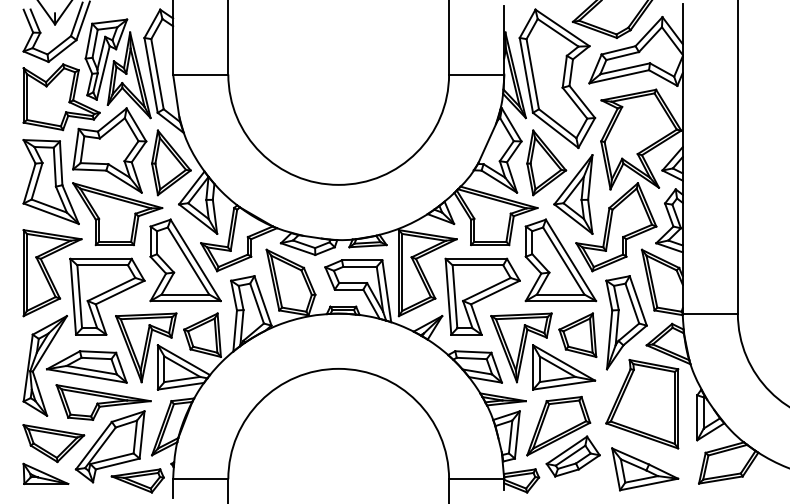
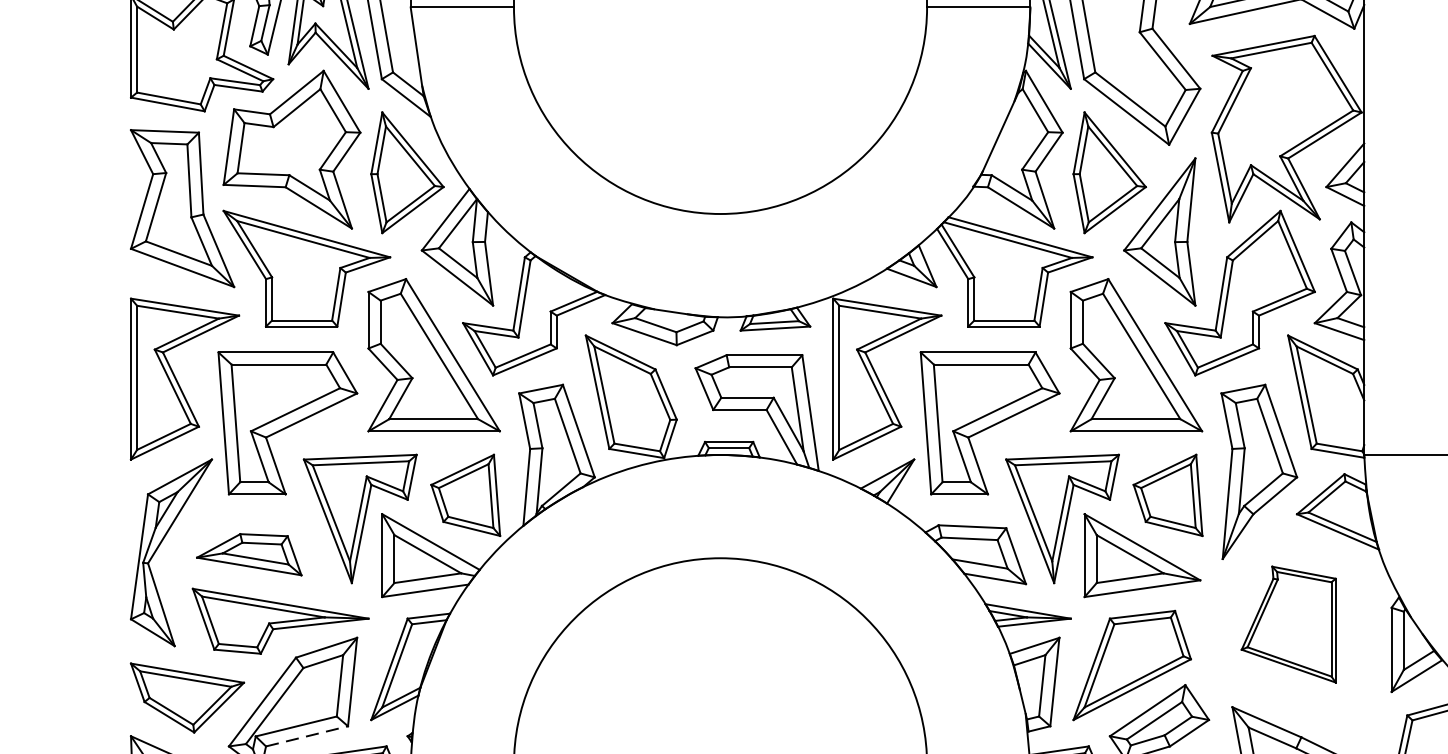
part: (86, 366) -> (248, 553), size x0.7
part: (642, 404) -> (1289, 624), size x0.7
line: (117, 464) -> (306, 737), solid -> dashed

